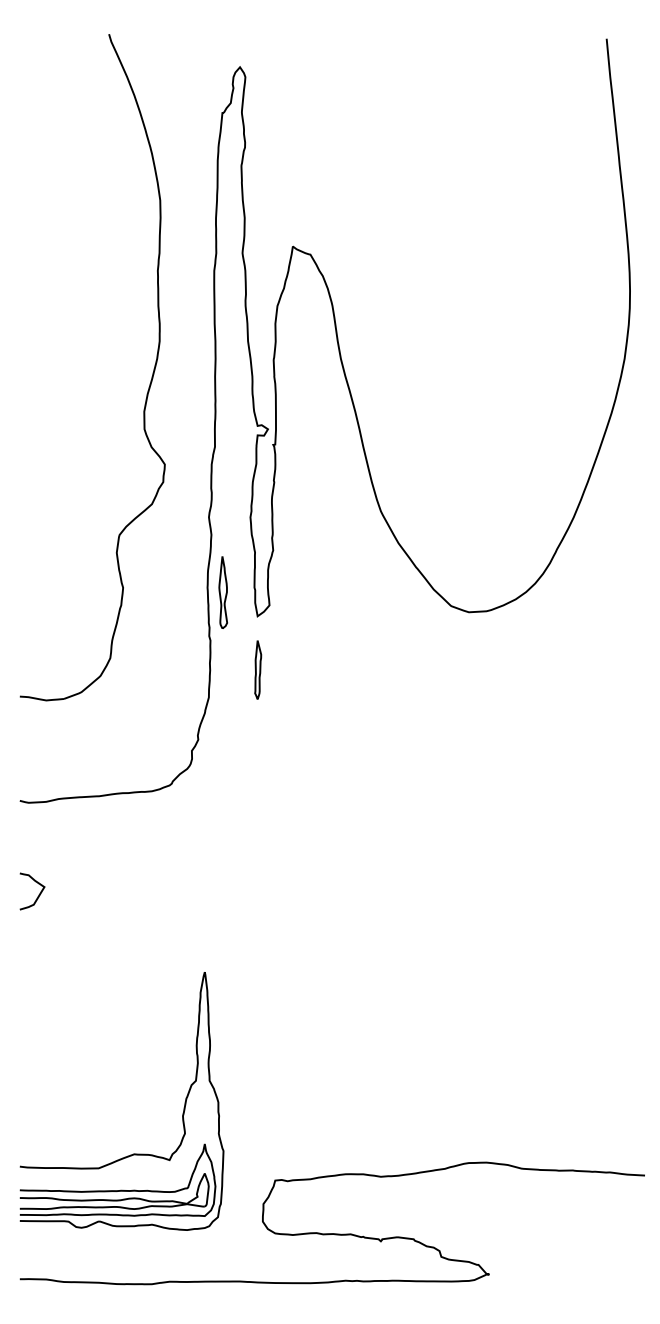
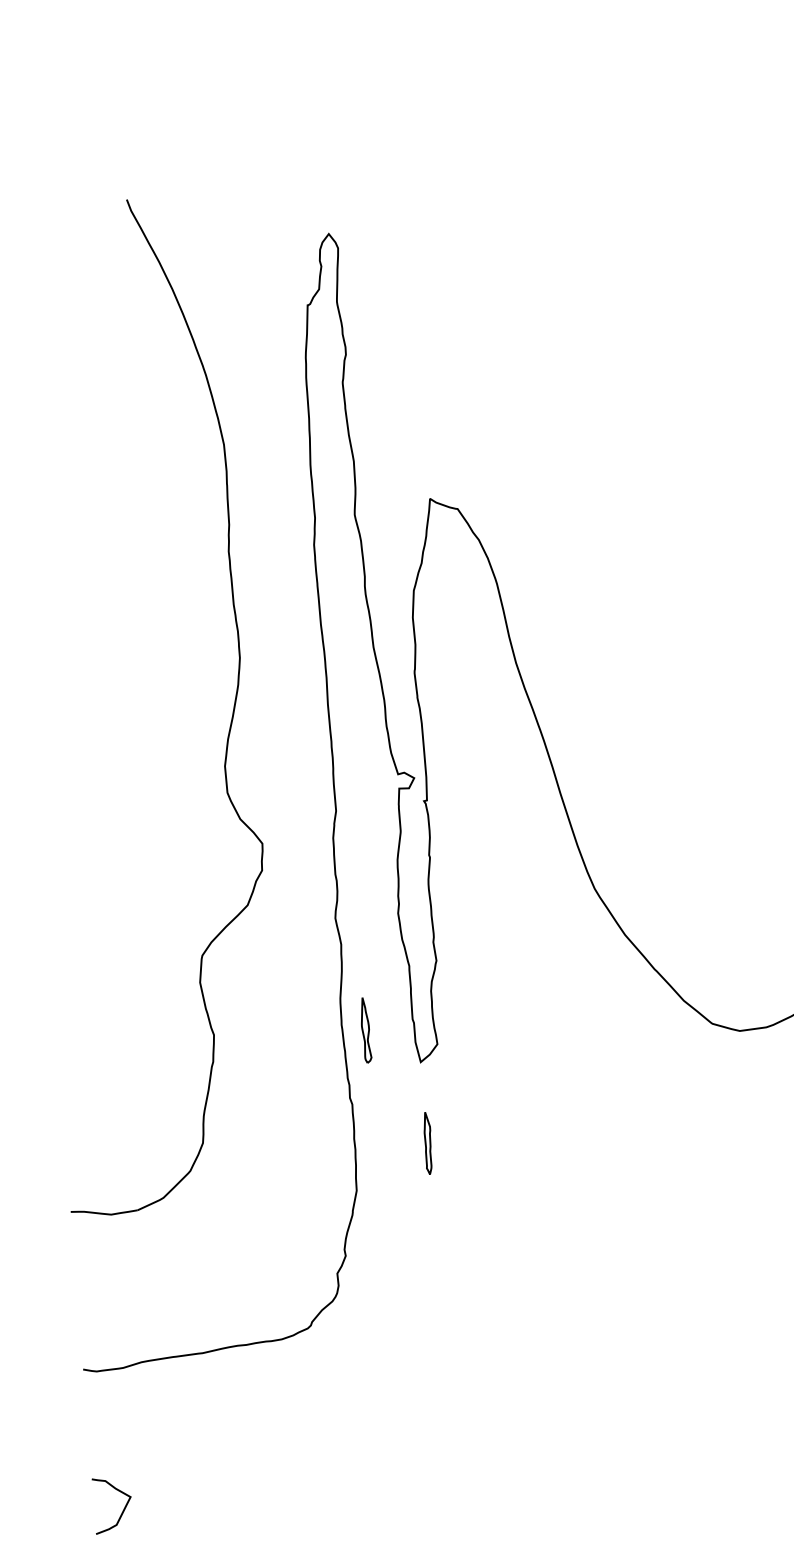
part: (222, 592) -> (364, 1030), size x0.6
part: (258, 669) -> (428, 1142), size x0.7

